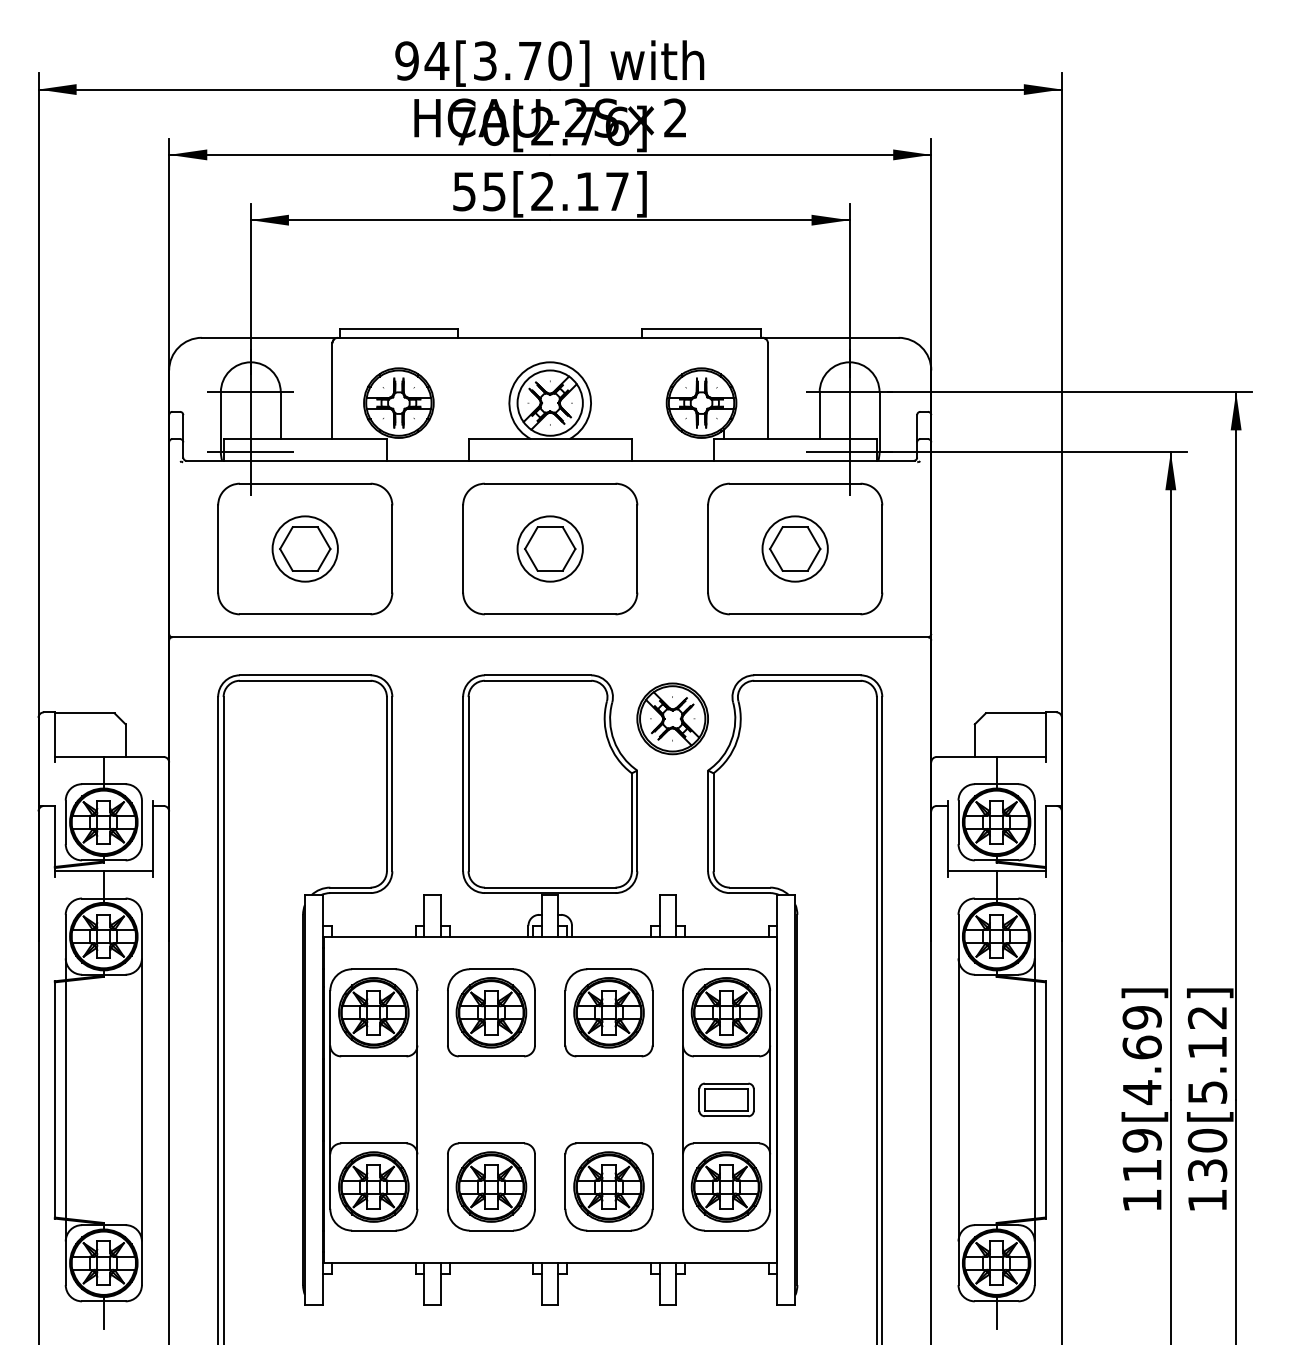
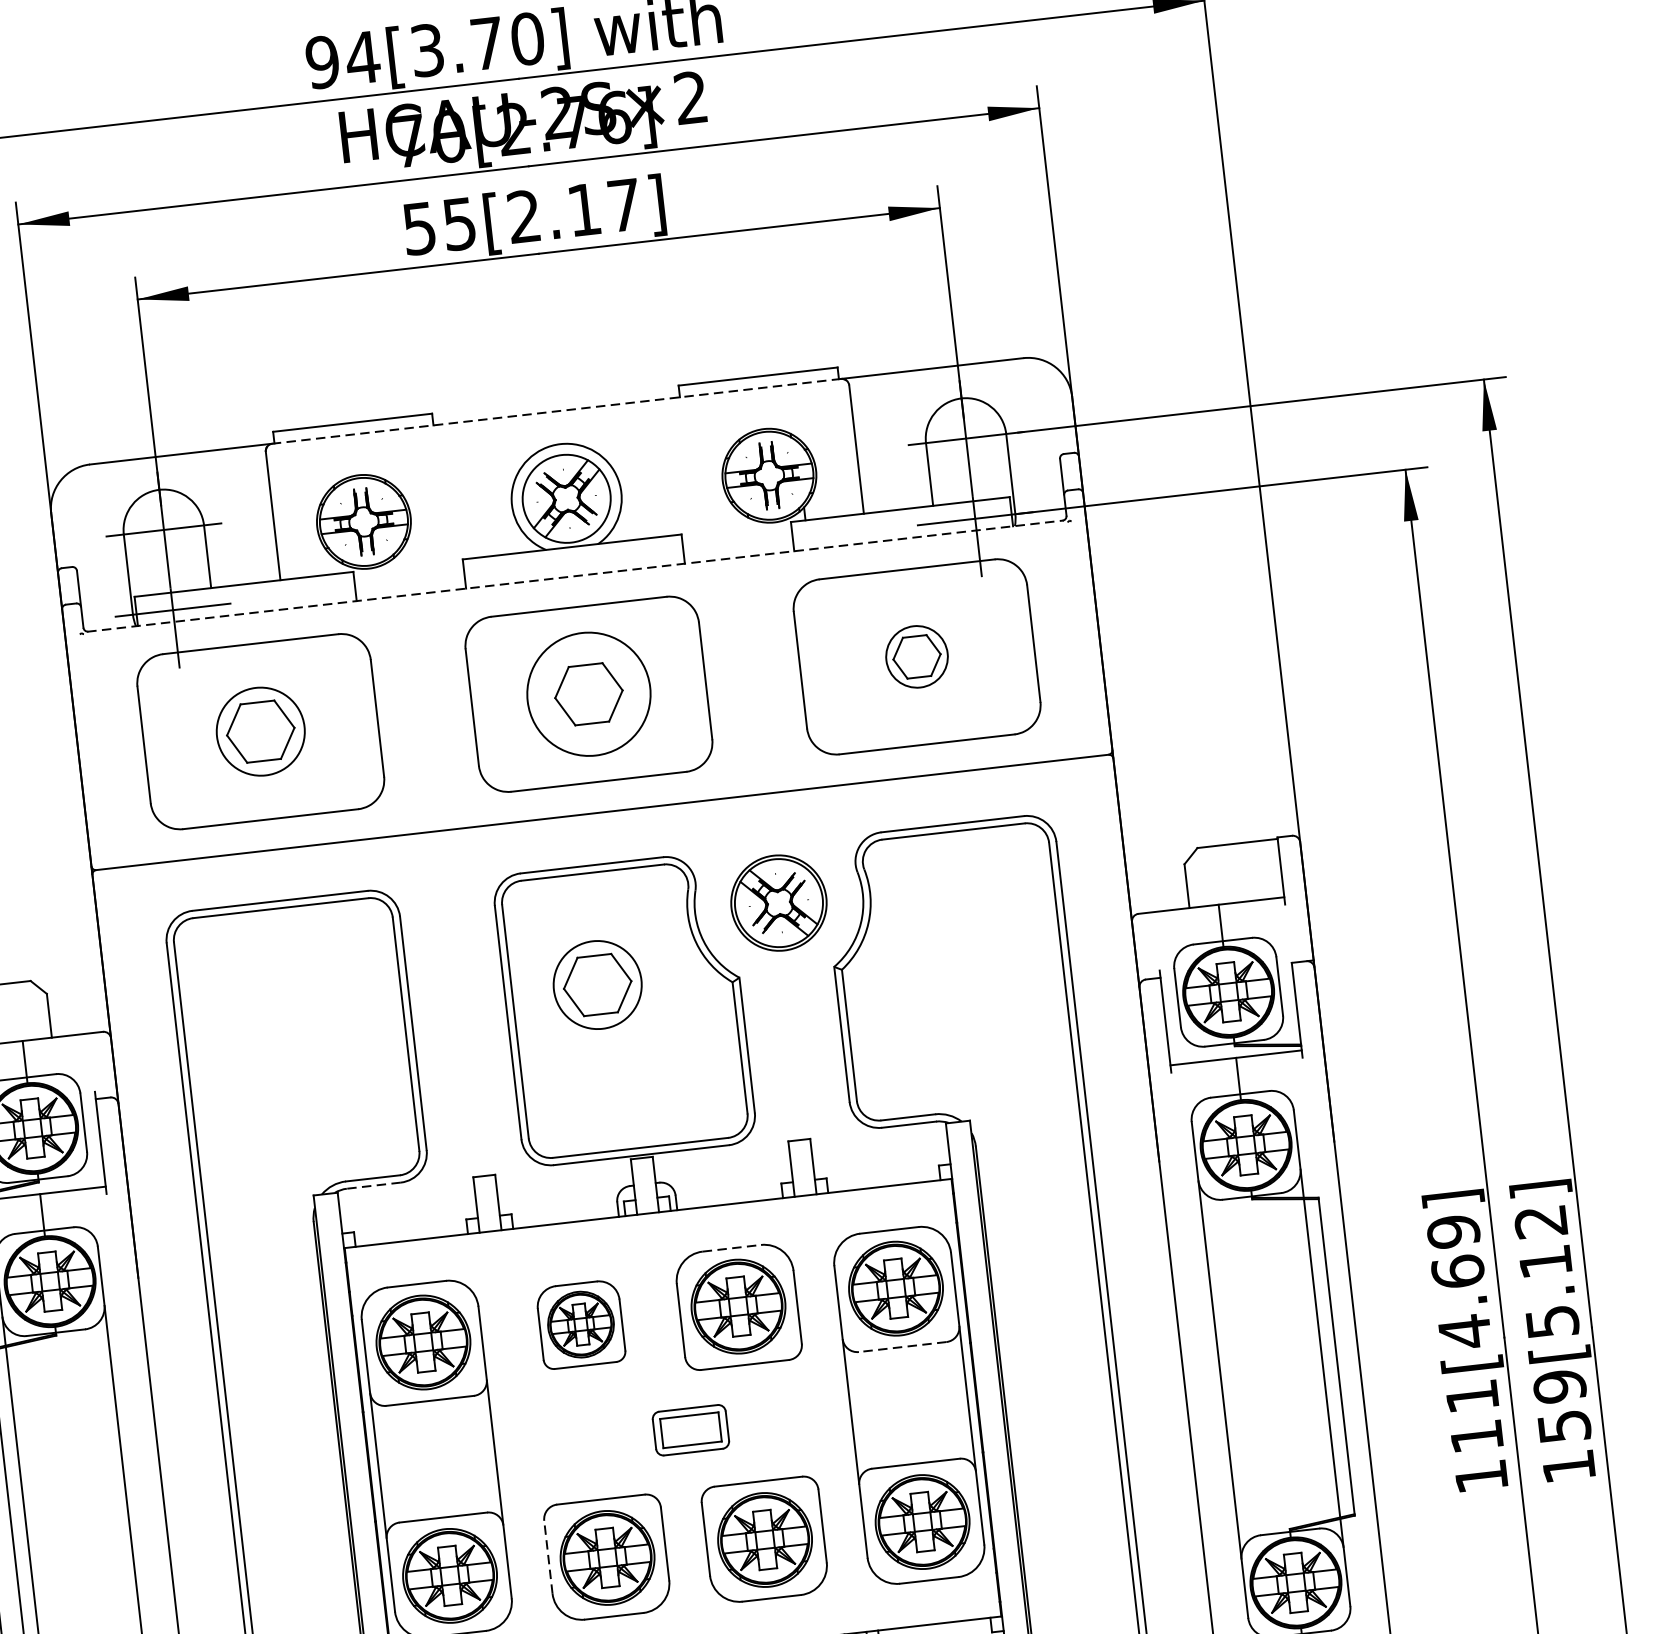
line: (549, 337) -> (555, 411), solid -> dashed
line: (550, 460) -> (575, 575), solid -> dashed
circle: (549, 548) -> (587, 693), size x1.4
part: (794, 548) -> (916, 656), size x0.7
part: (531, 763) -> (596, 984), added
line: (349, 893) -> (372, 1186), solid -> dashed
line: (609, 969) -> (732, 1248), solid -> dashed
part: (491, 1012) -> (581, 1324), size x0.7
line: (726, 1056) -> (902, 1347), solid -> dashed
part: (726, 1099) -> (690, 1429), moved
text: (1141, 1140) -> (1471, 1396), 119[4.69] -> 111[4.69]
text: (1207, 1154) -> (1561, 1405), 130[5.12] -> 159[5.12]
line: (447, 1181) -> (547, 1557), solid -> dashed

